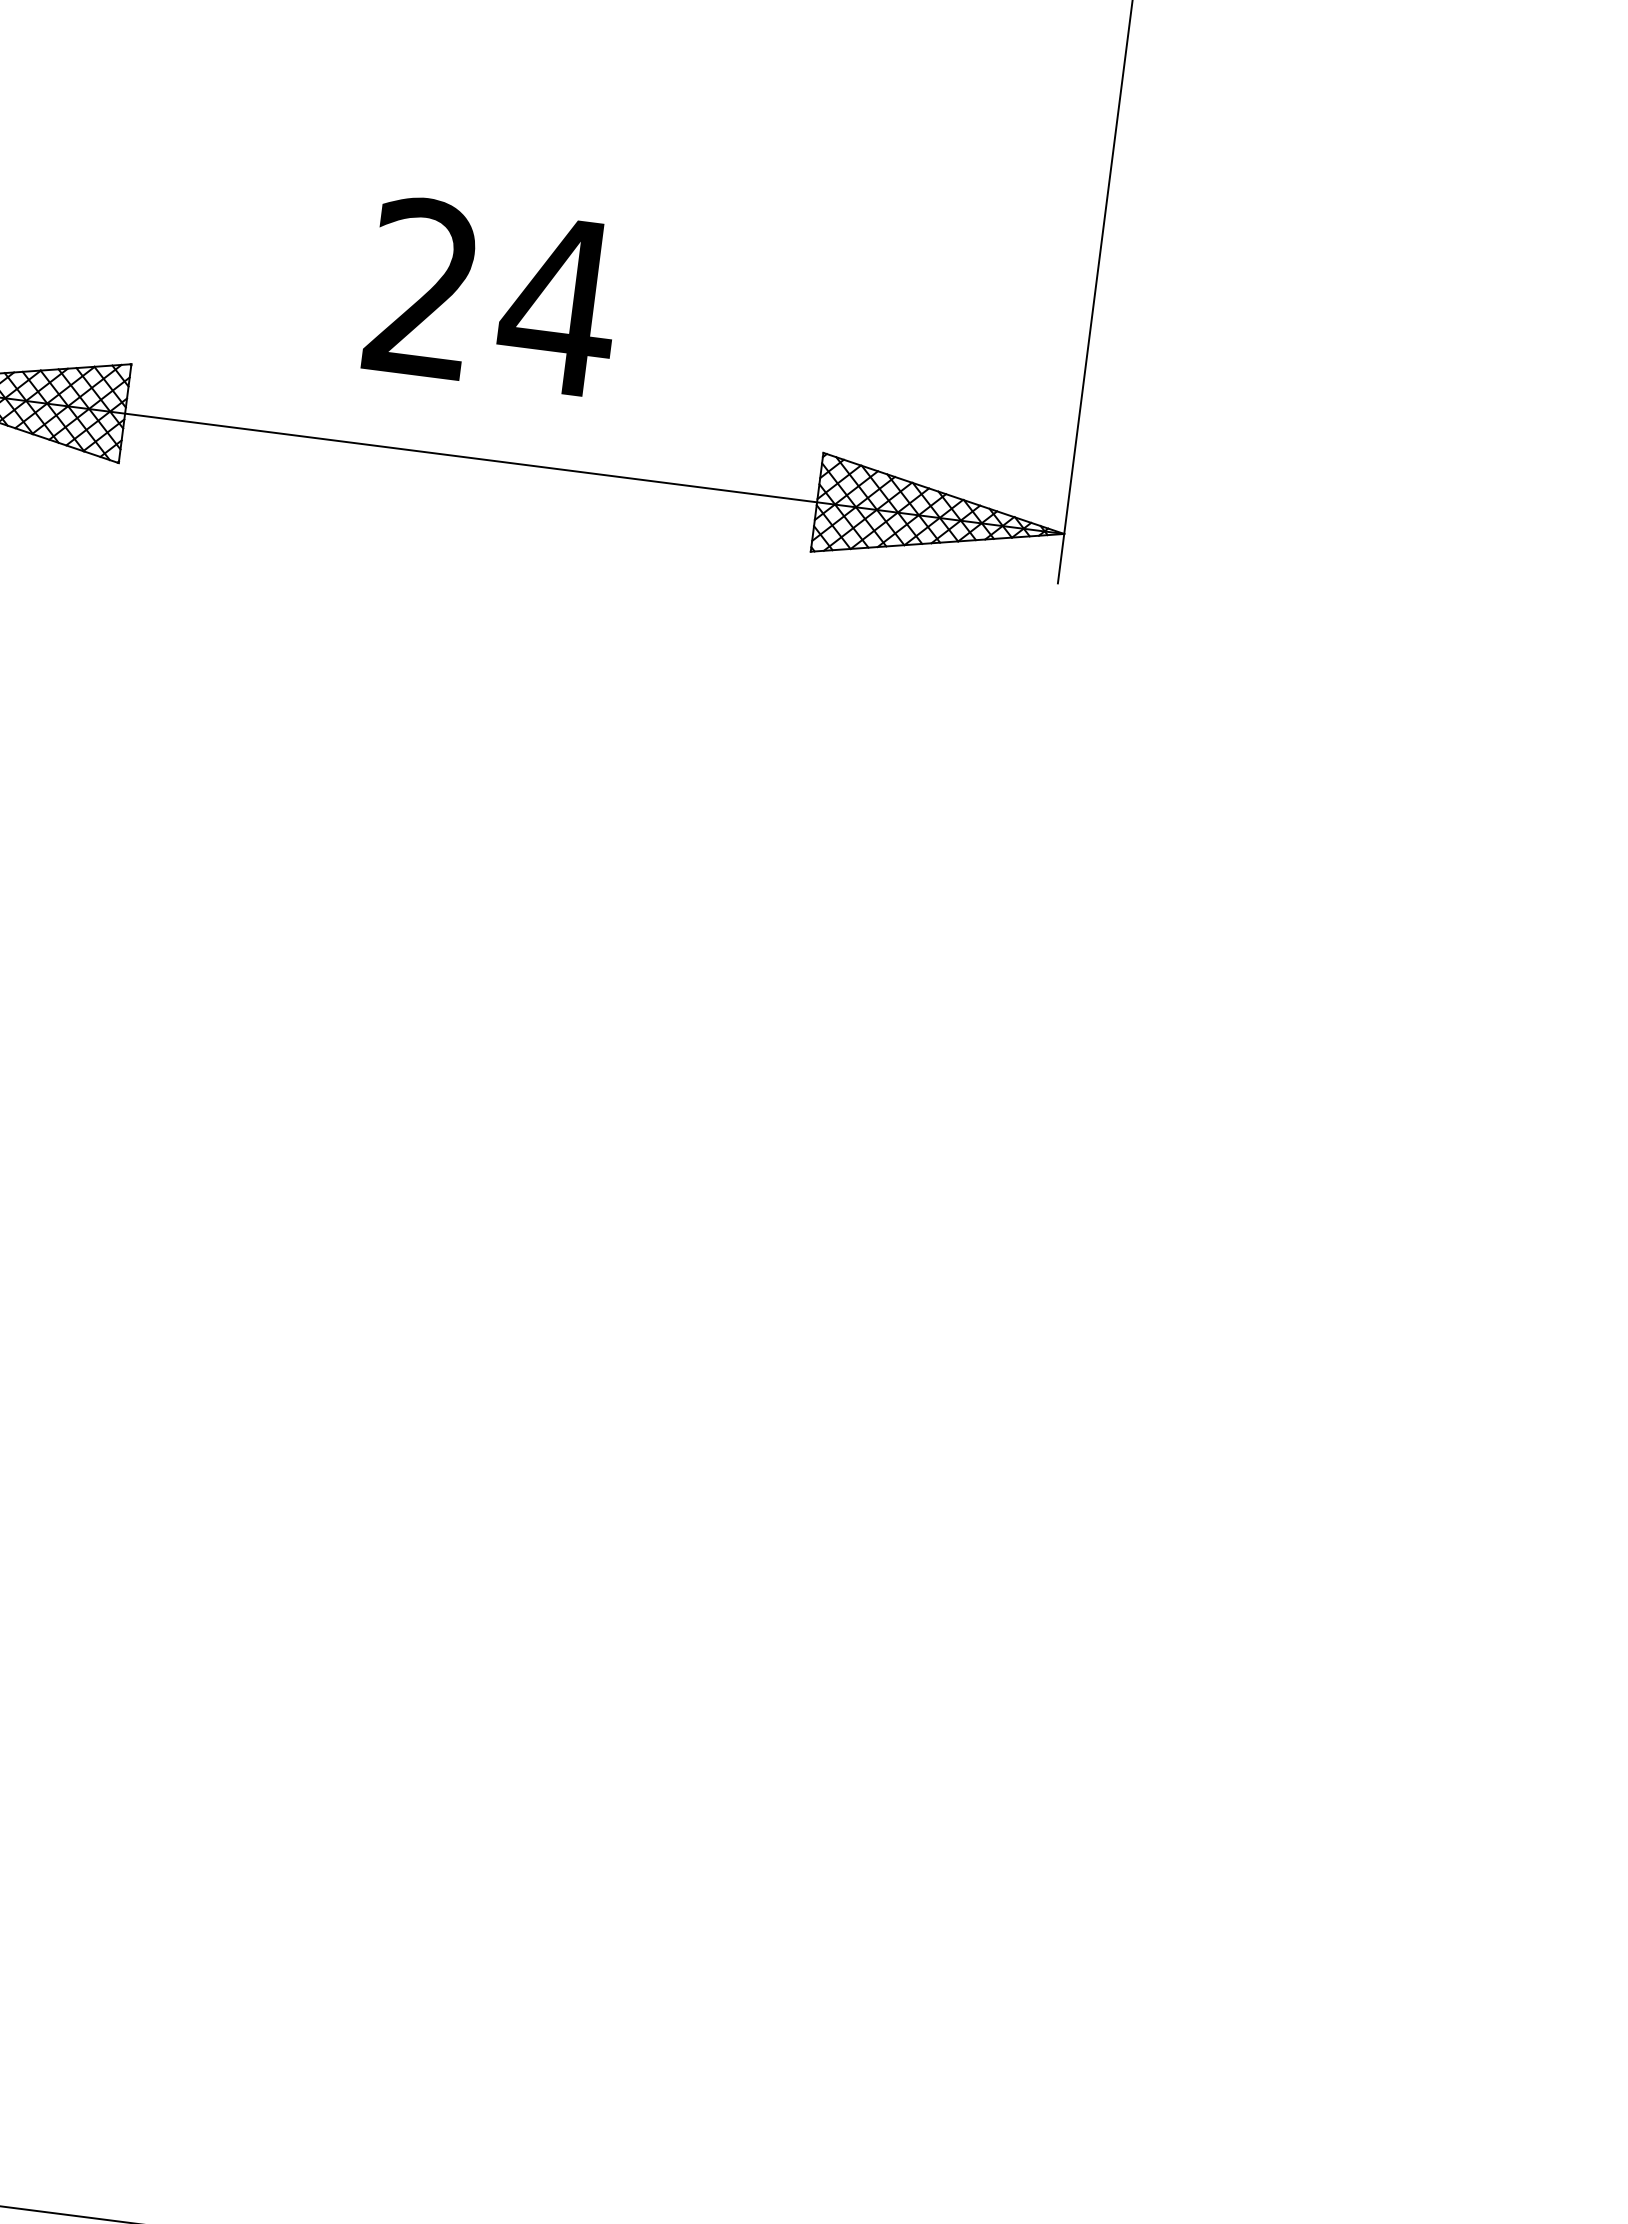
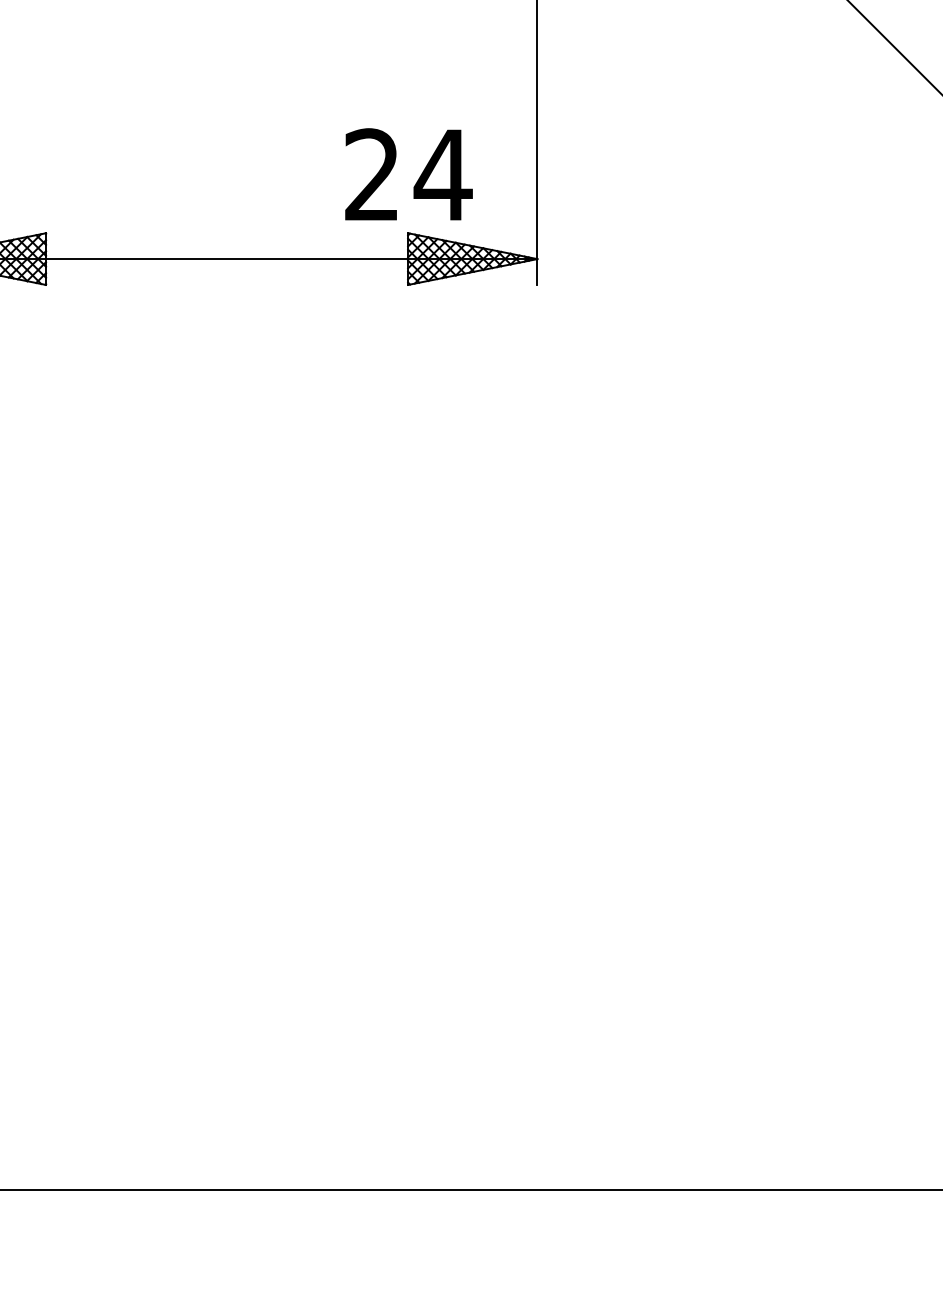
text: (492, 296) -> (408, 174), moved

